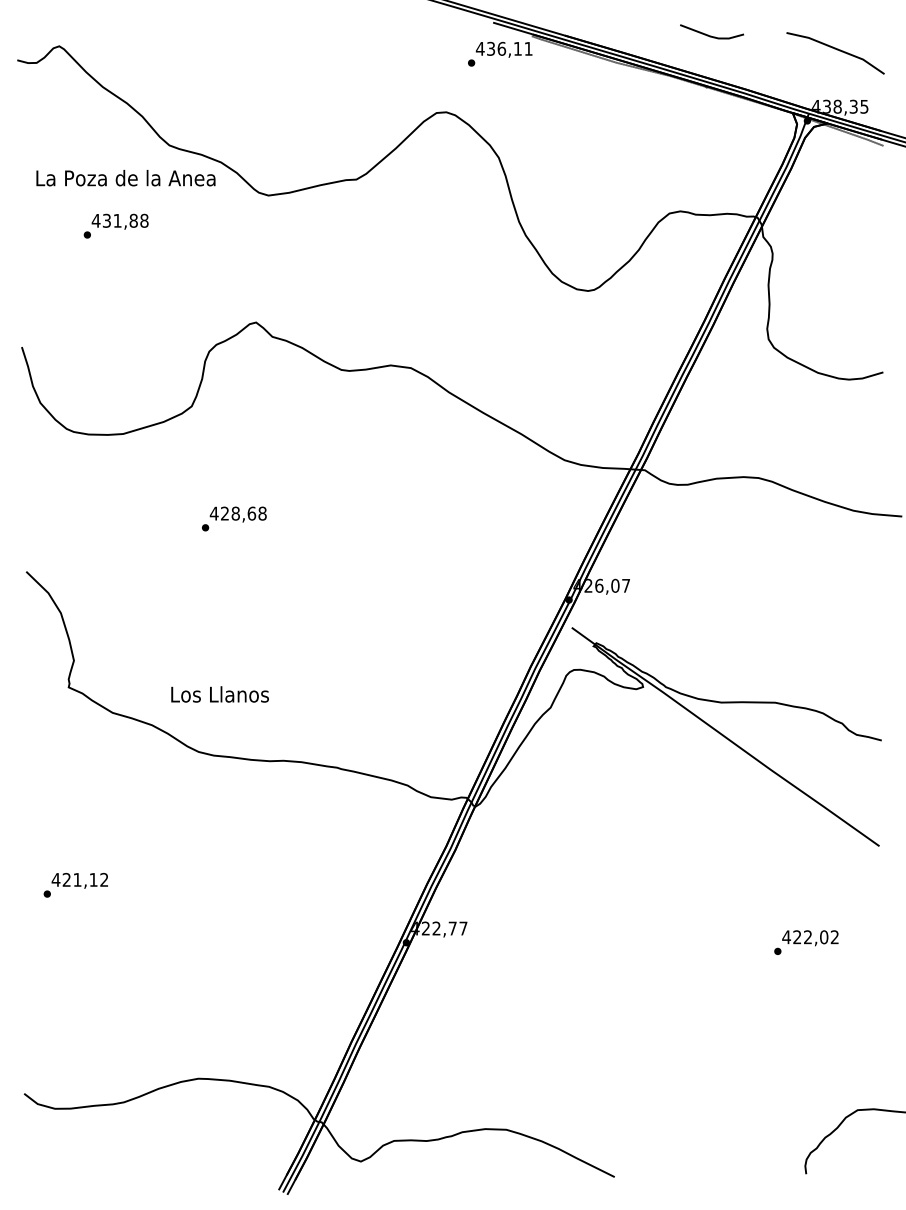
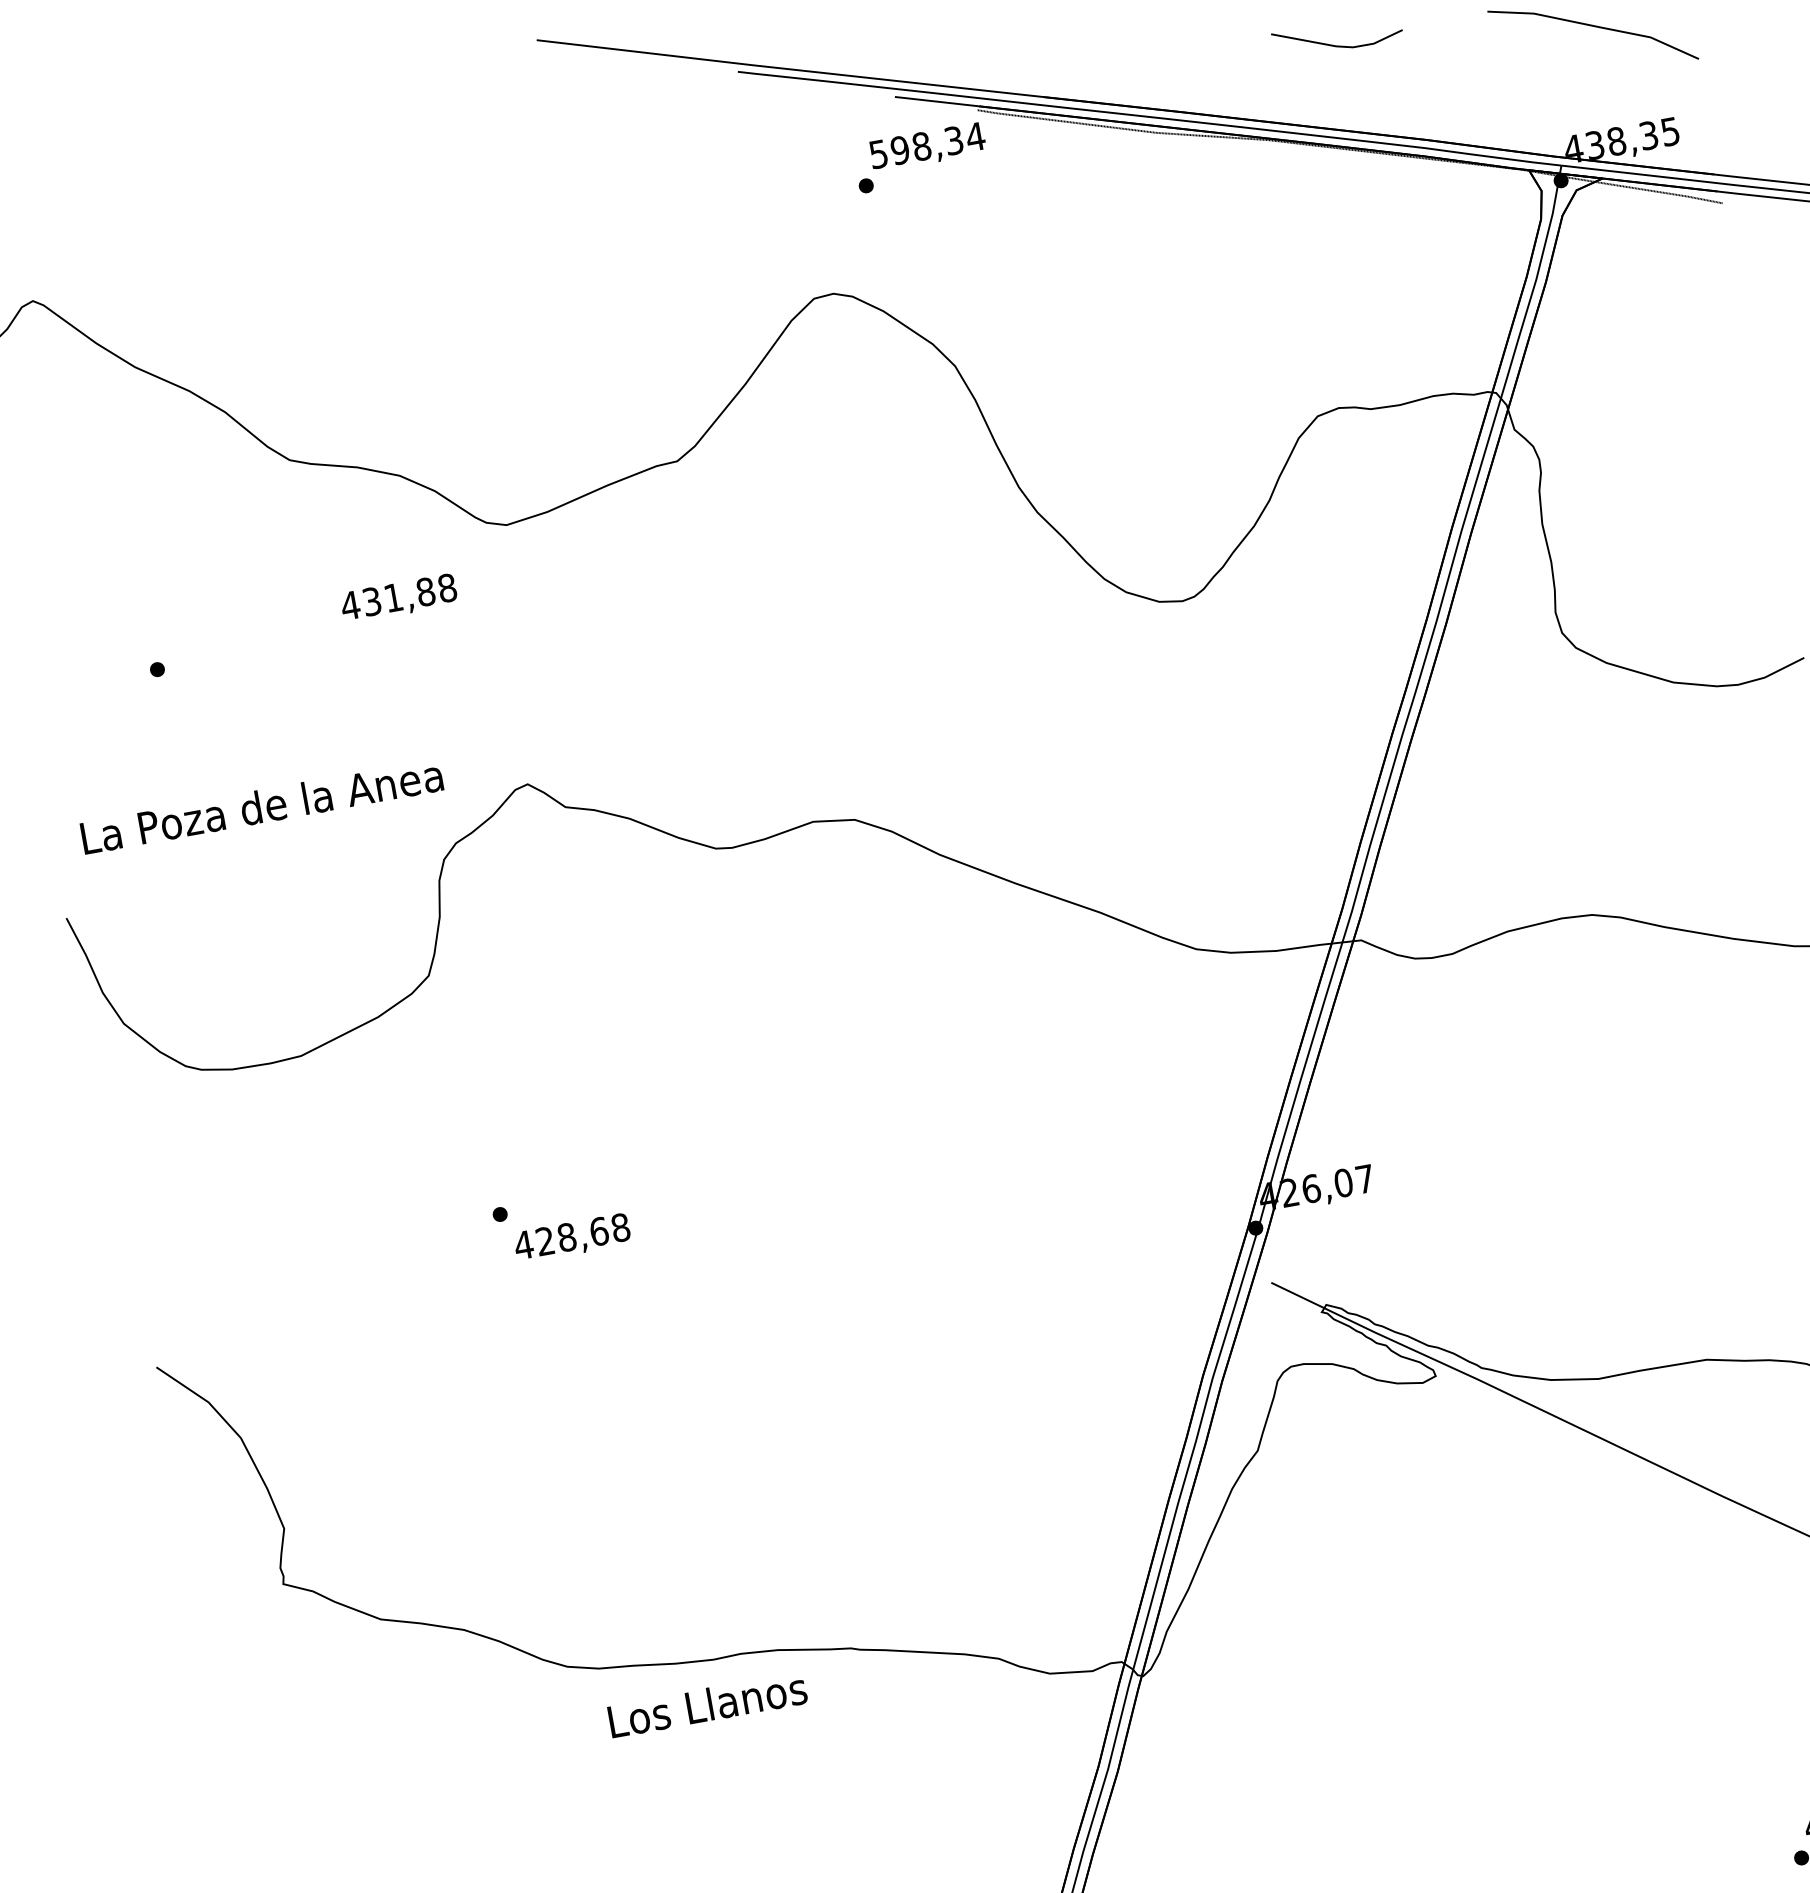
text: (503, 48) -> (925, 145), 436,11 -> 598,34
text: (125, 178) -> (261, 807), moved
text: (119, 221) -> (397, 598), moved
text: (237, 514) -> (570, 1238), moved
text: (219, 694) -> (706, 1705), moved

